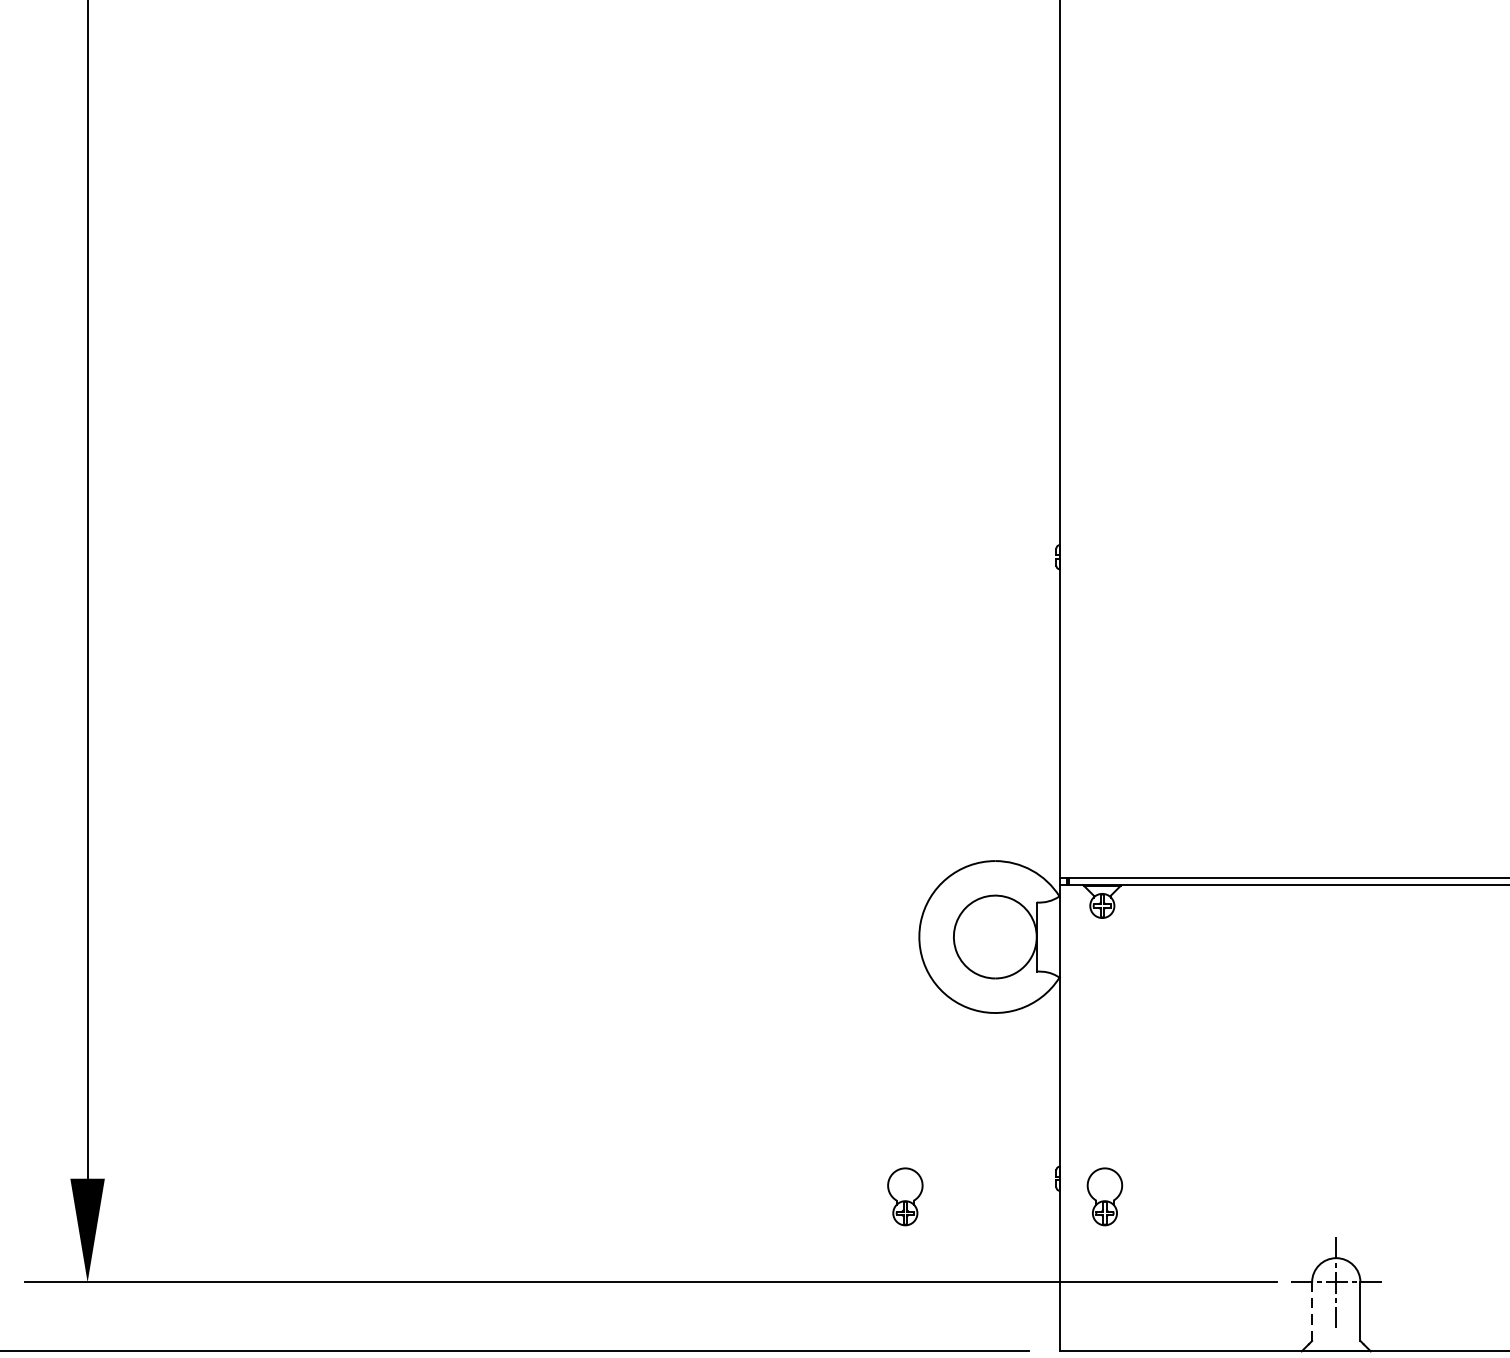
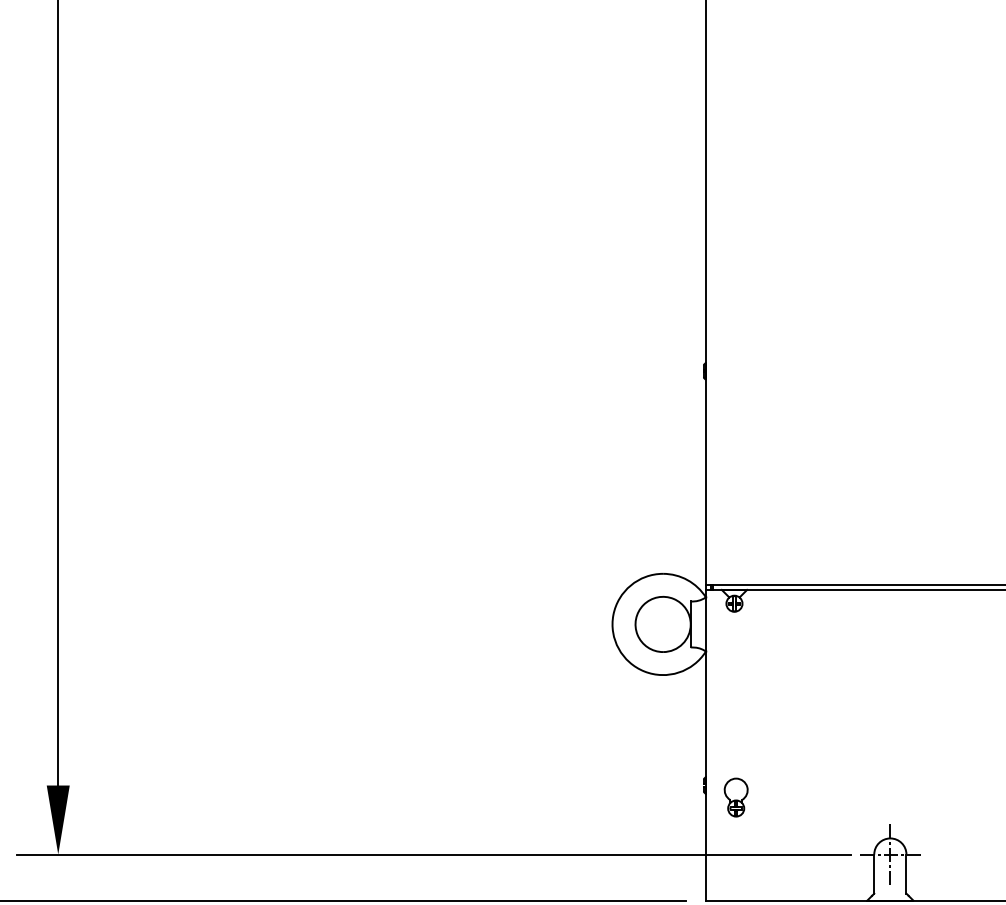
part: (904, 1196) -> (602, 797), removed
line: (1312, 1312) -> (874, 874), dashed -> solid

